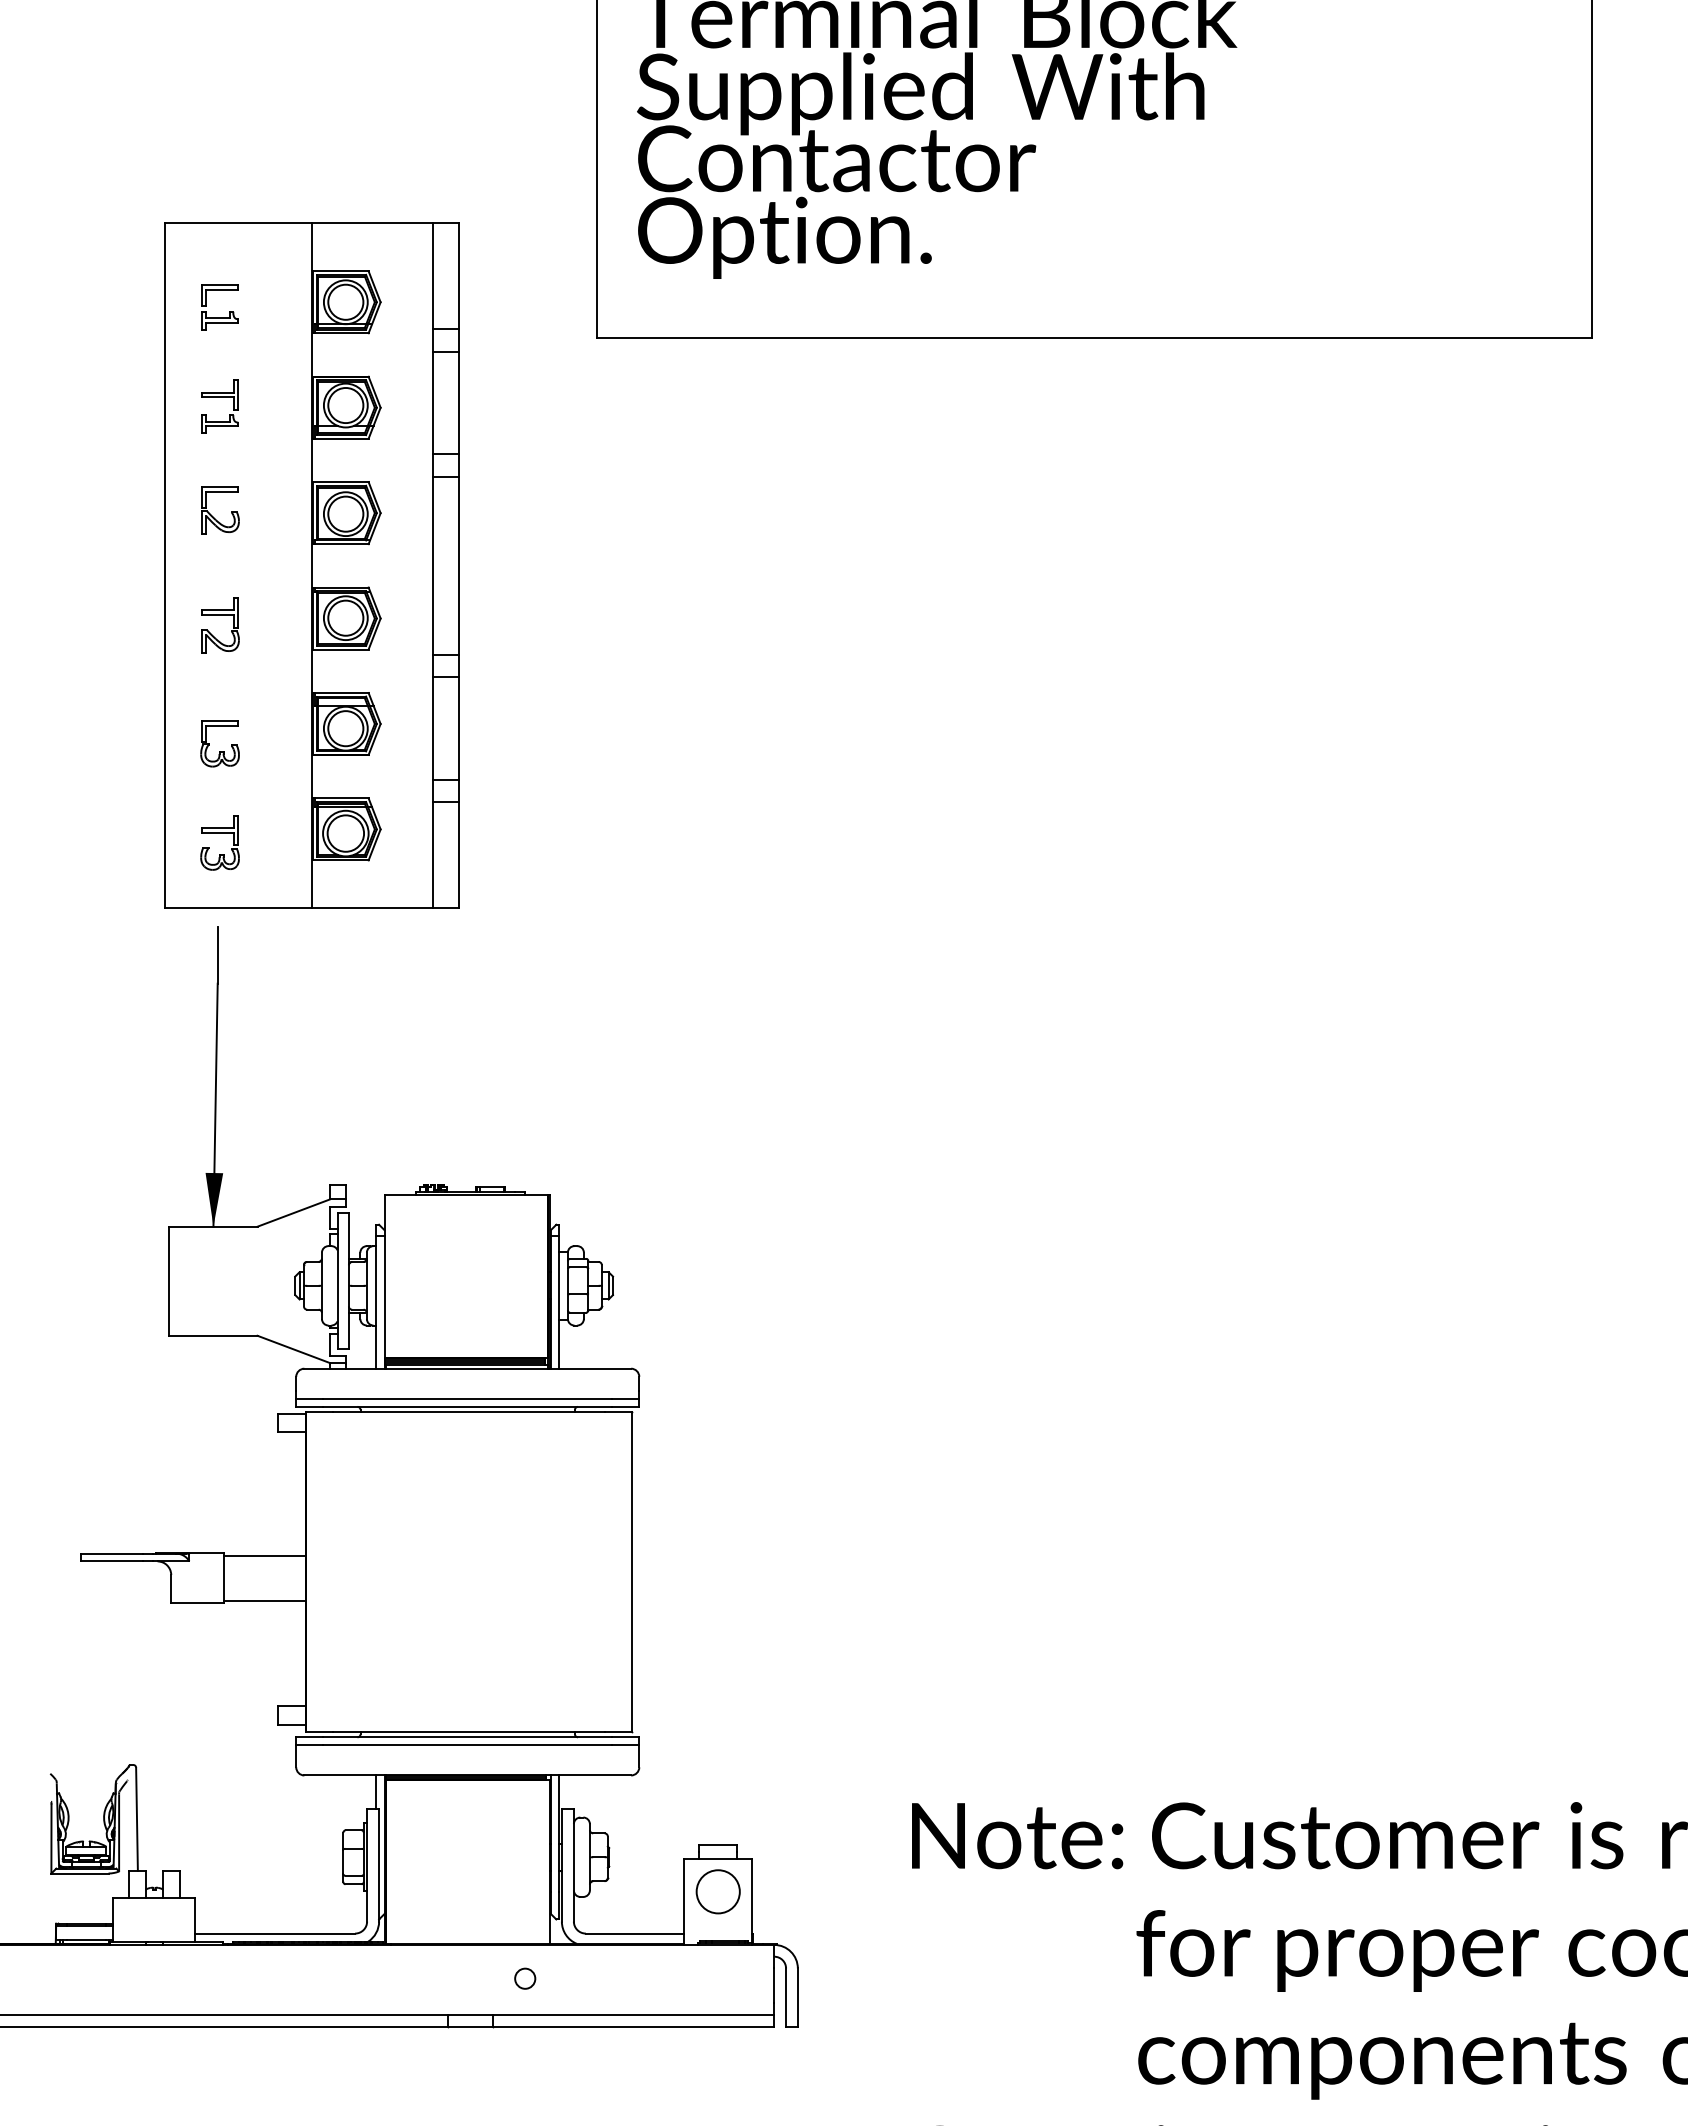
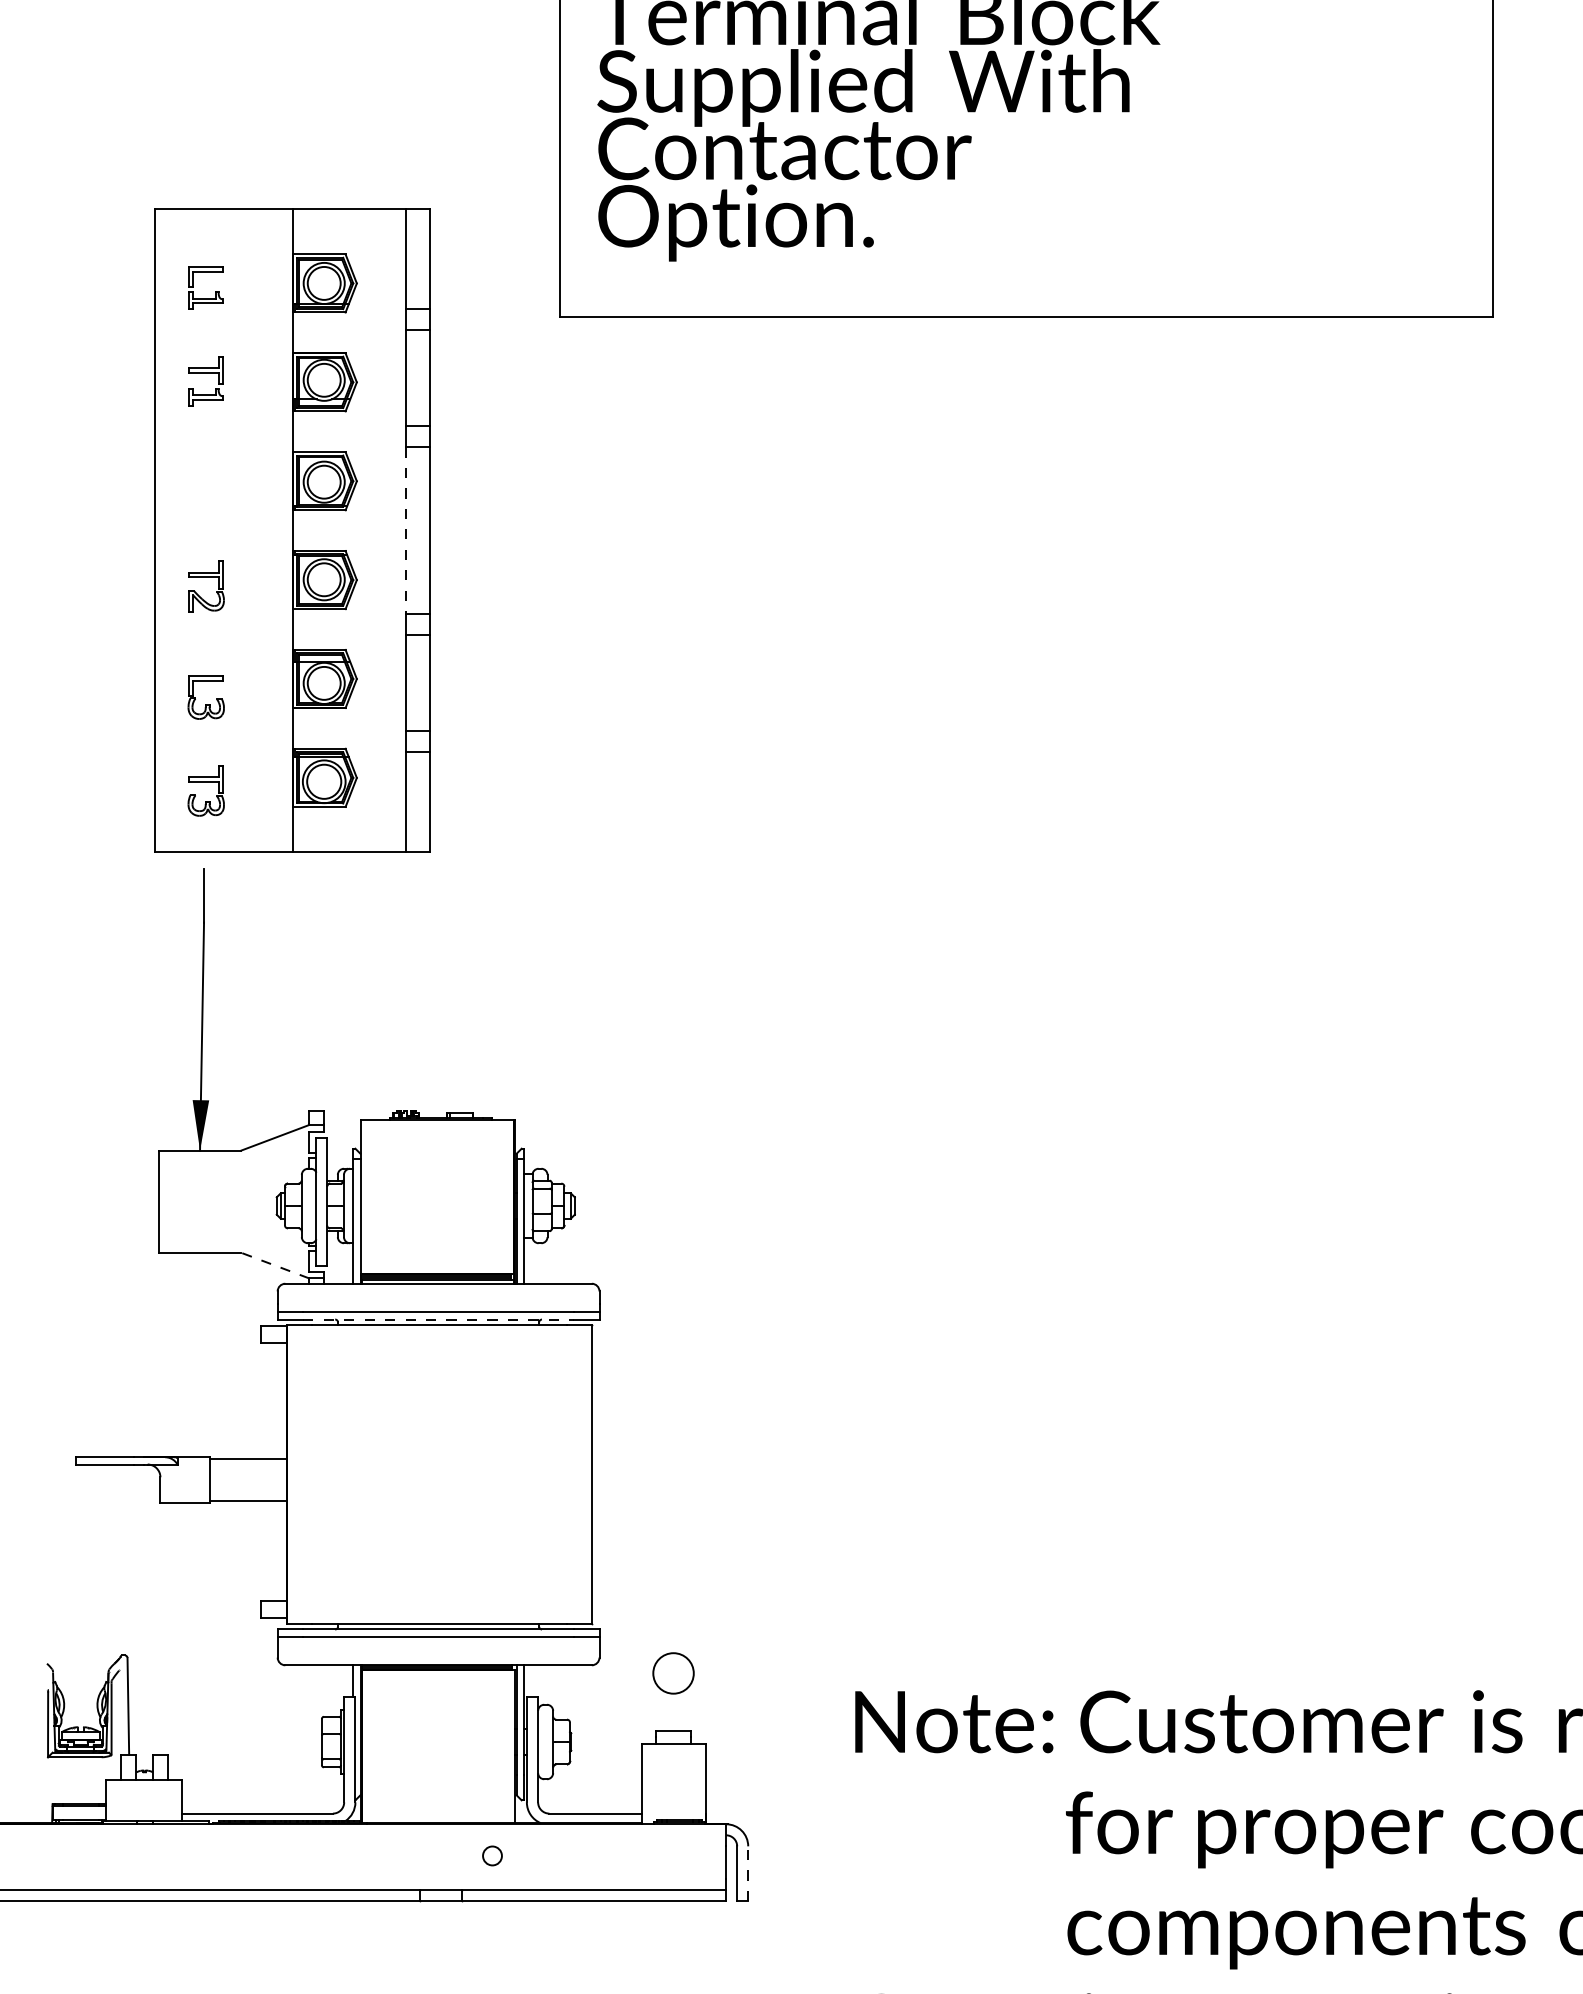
part: (213, 516) -> (200, 484), removed
line: (432, 566) -> (405, 531), solid -> dashed
line: (292, 1349) -> (274, 1265), solid -> dashed
line: (468, 1406) -> (439, 1319), solid -> dashed
circle: (718, 1891) -> (673, 1673), moved
line: (798, 1997) -> (748, 1873), solid -> dashed

